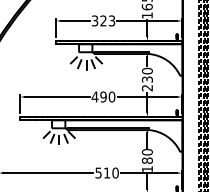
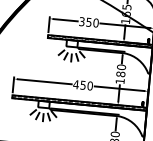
text: (107, 20) -> (92, 22), 323 -> 350
text: (146, 83) -> (119, 77), 230 -> 180
text: (103, 96) -> (83, 84), 490 -> 450

